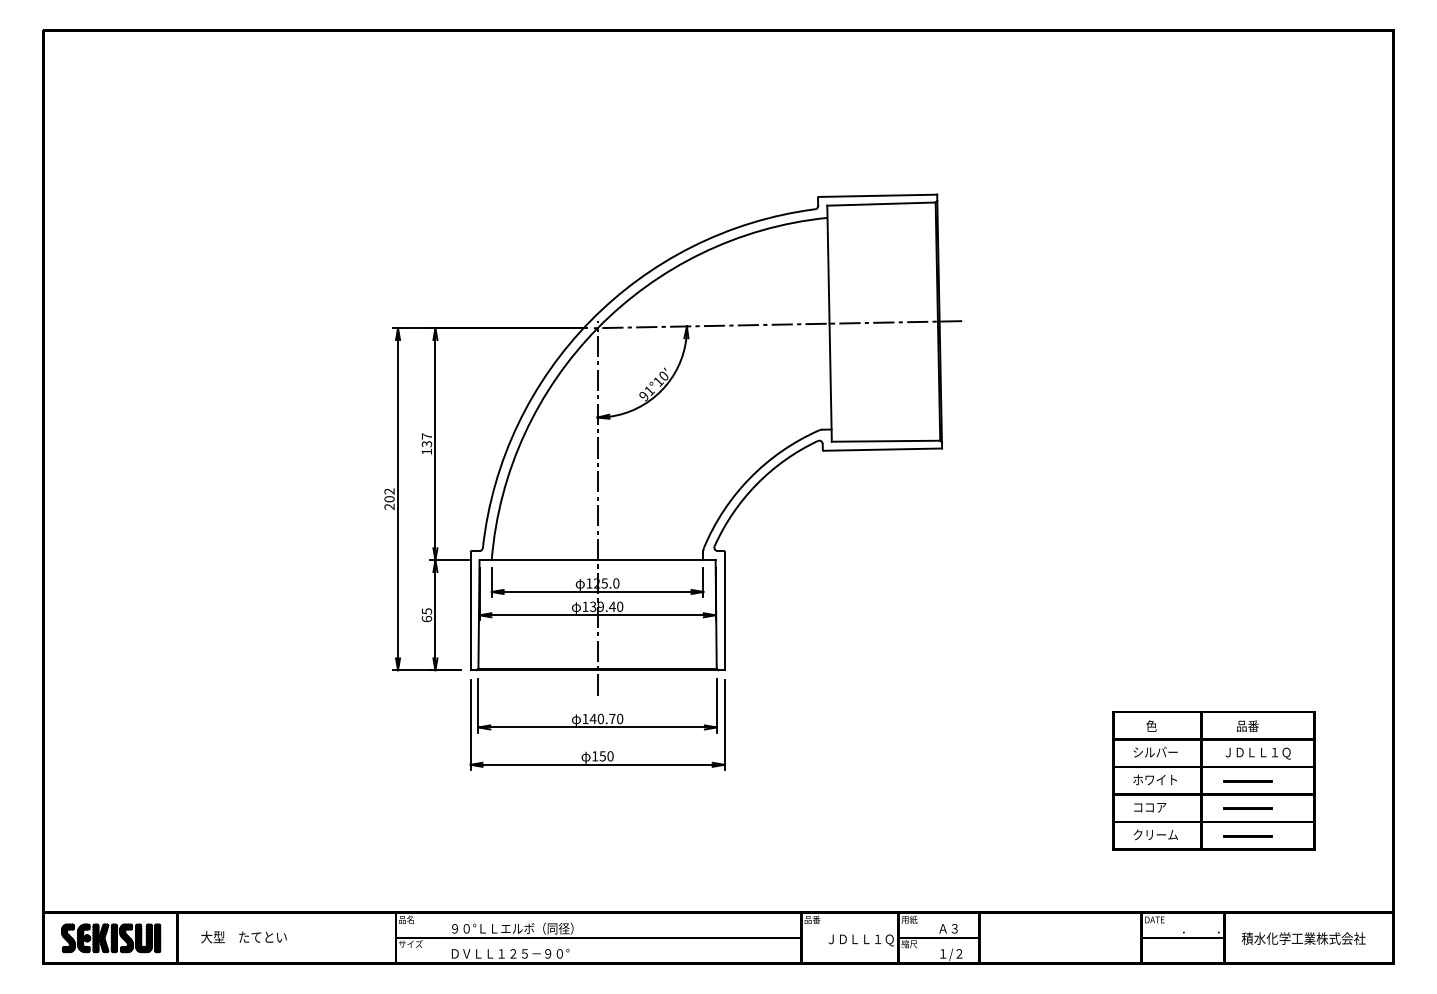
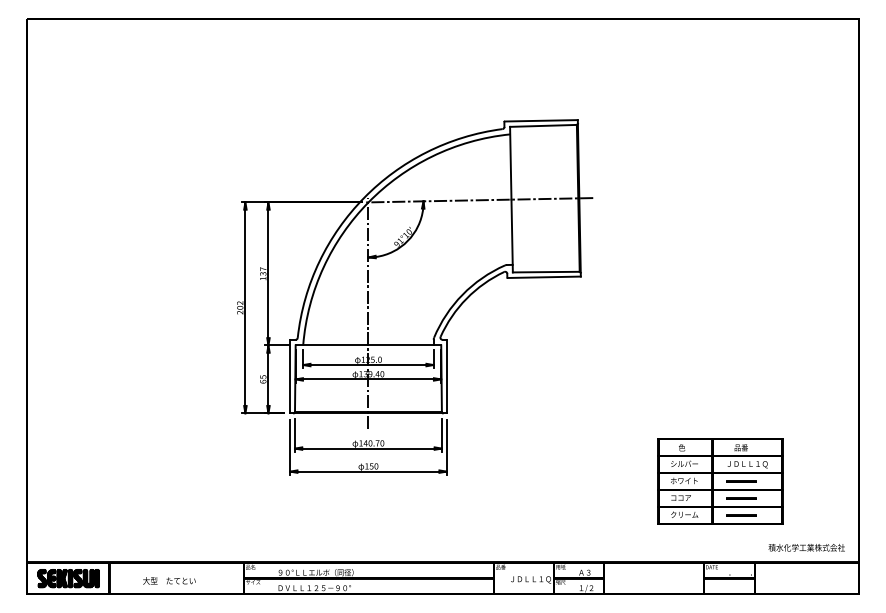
part: (1213, 780) -> (720, 481), moved
text: (244, 936) -> (169, 580), moved
text: (1303, 938) -> (806, 547), moved

